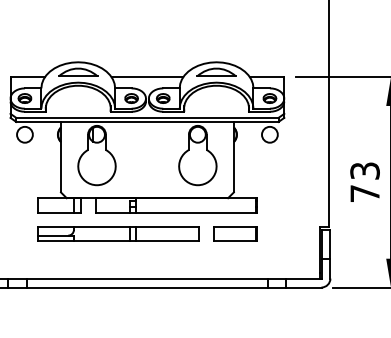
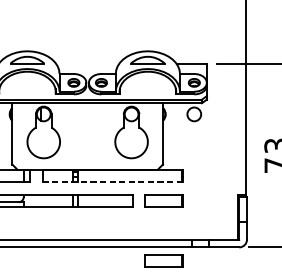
line: (147, 77) -> (87, 64), removed
line: (176, 212) -> (112, 182), solid -> dashed
part: (235, 302) -> (164, 260), added

